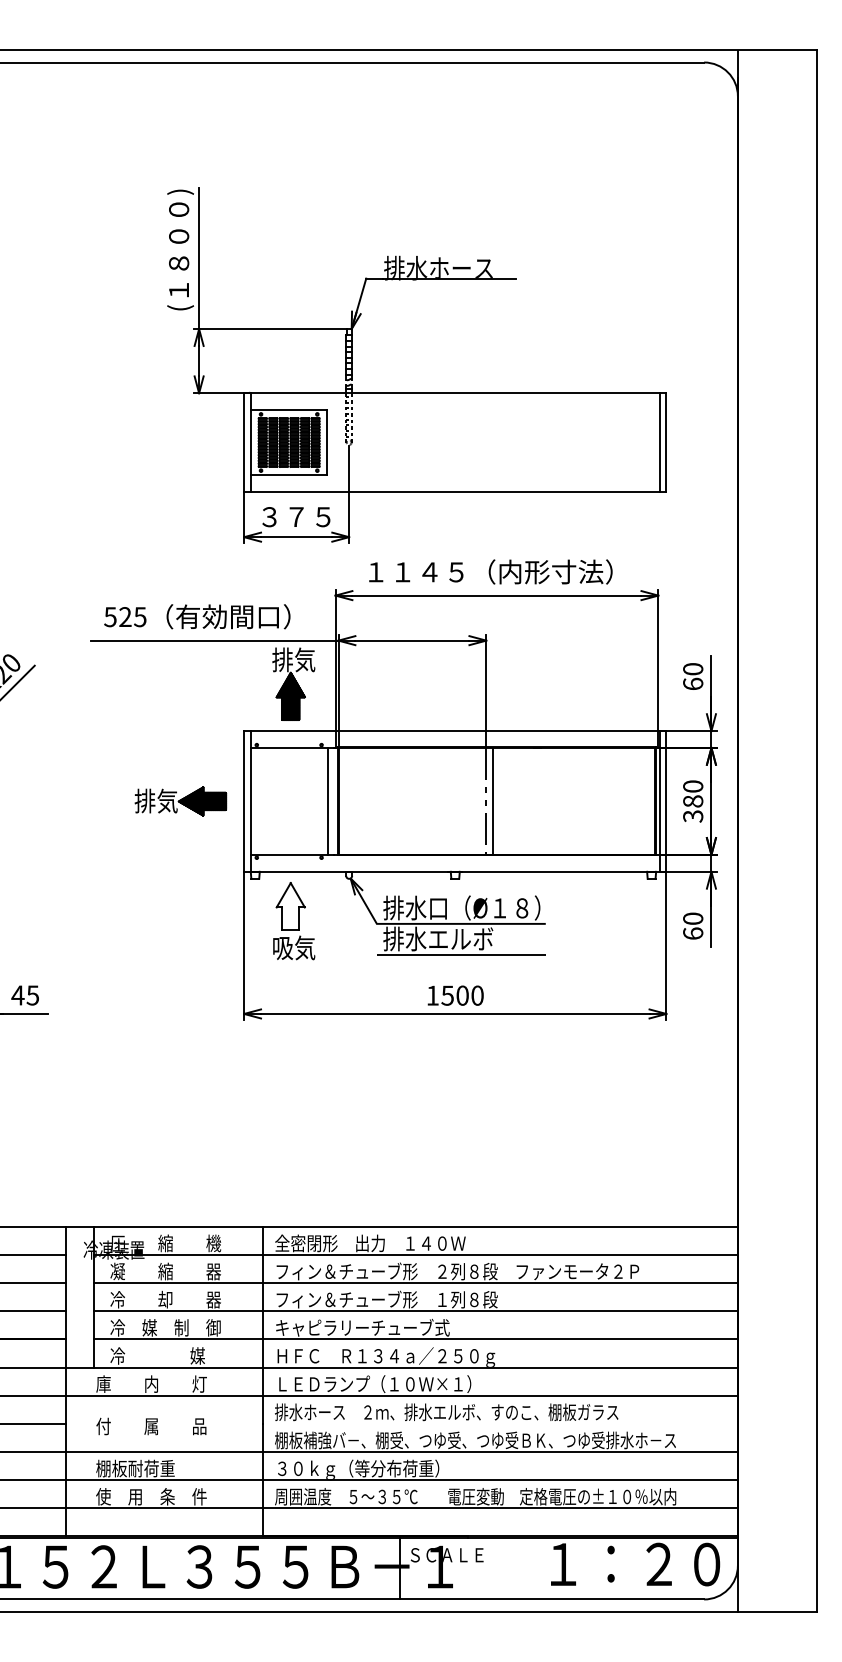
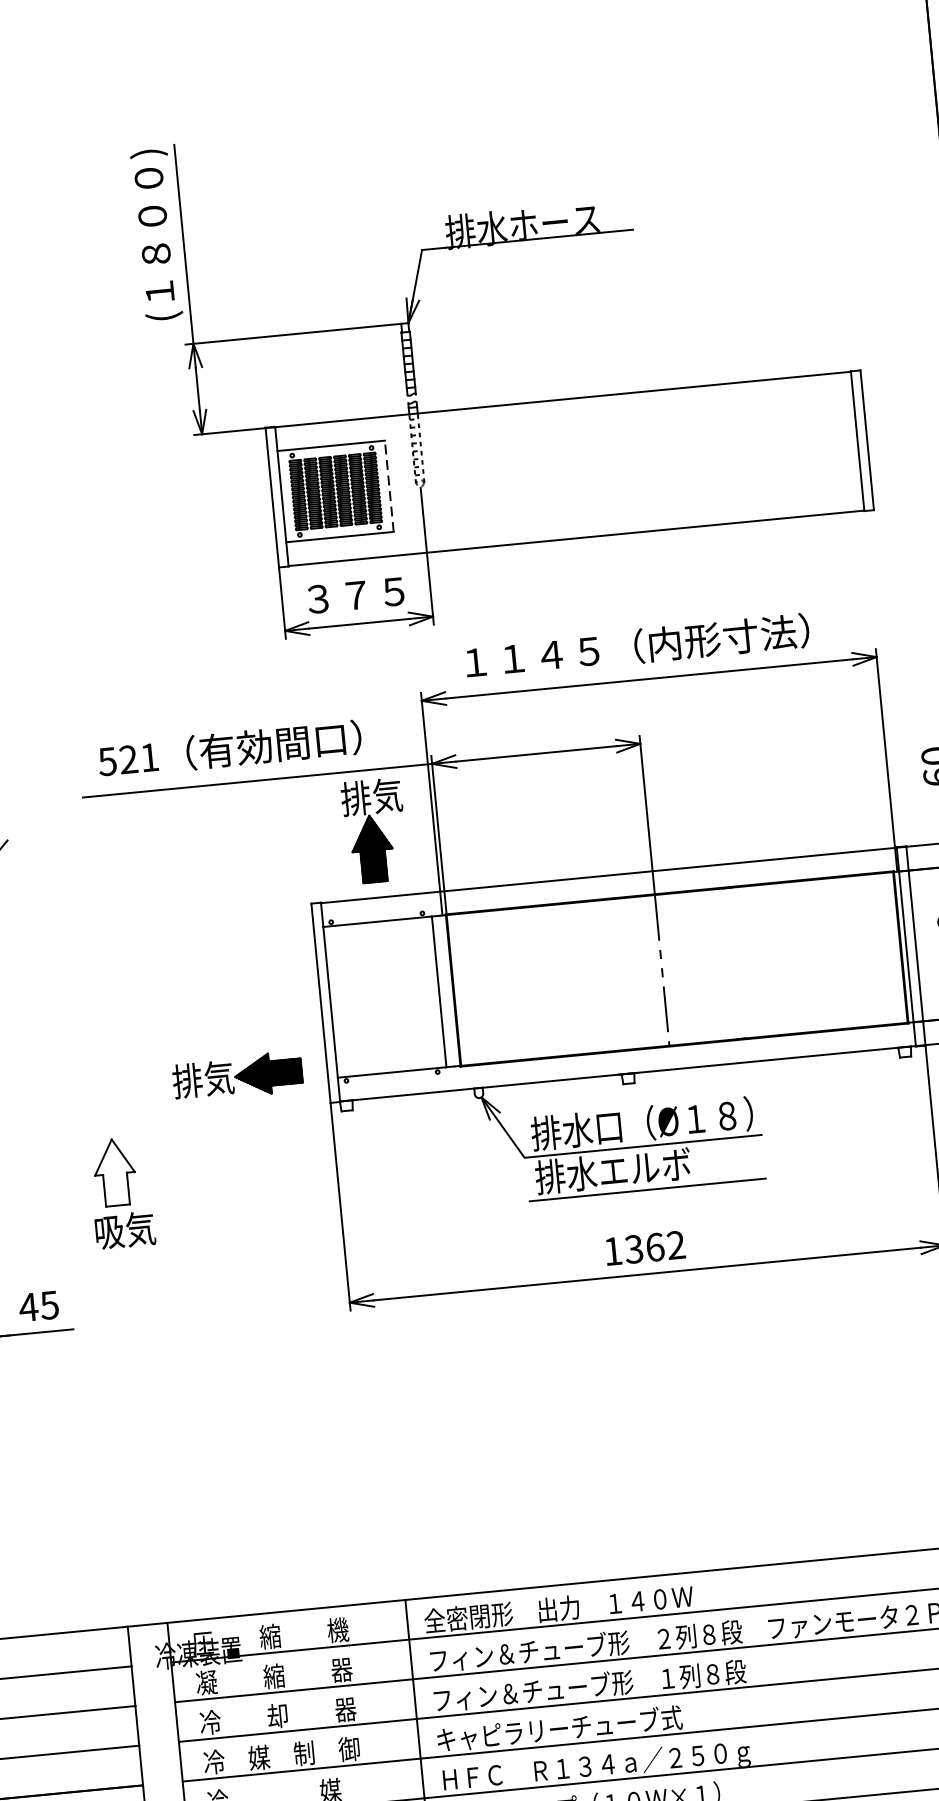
line: (327, 442) -> (389, 486), solid -> dashed
text: (140, 617) -> (149, 758), 525 -> 521
line: (492, 800) -> (670, 968), removed
part: (180, 801) -> (237, 1076), moved
part: (294, 921) -> (122, 1193), moved
text: (462, 995) -> (654, 1247), 1500 -> 1362

